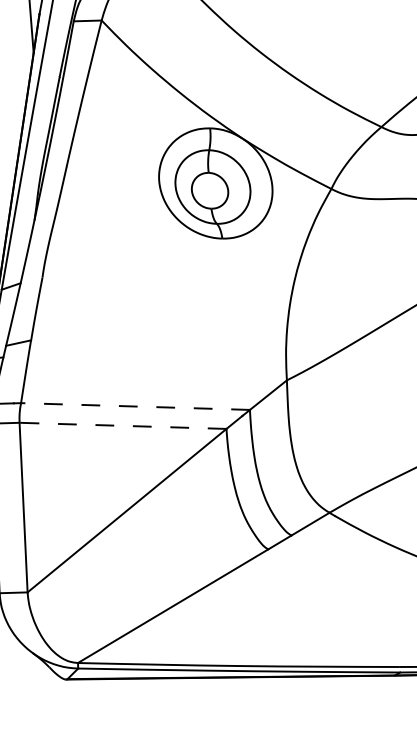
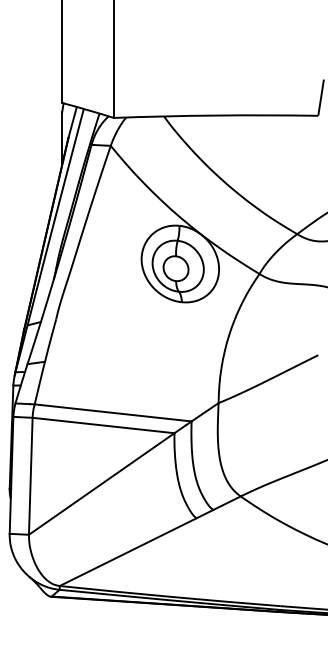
line: (135, 405) -> (113, 412), dashed -> solid
line: (122, 425) -> (103, 425), dashed -> solid

